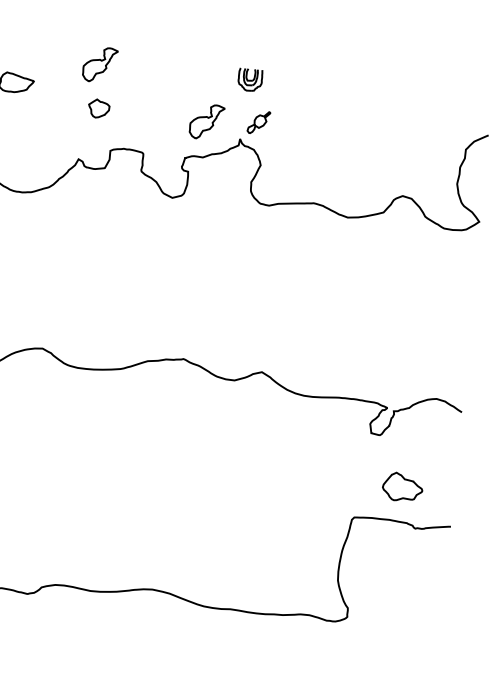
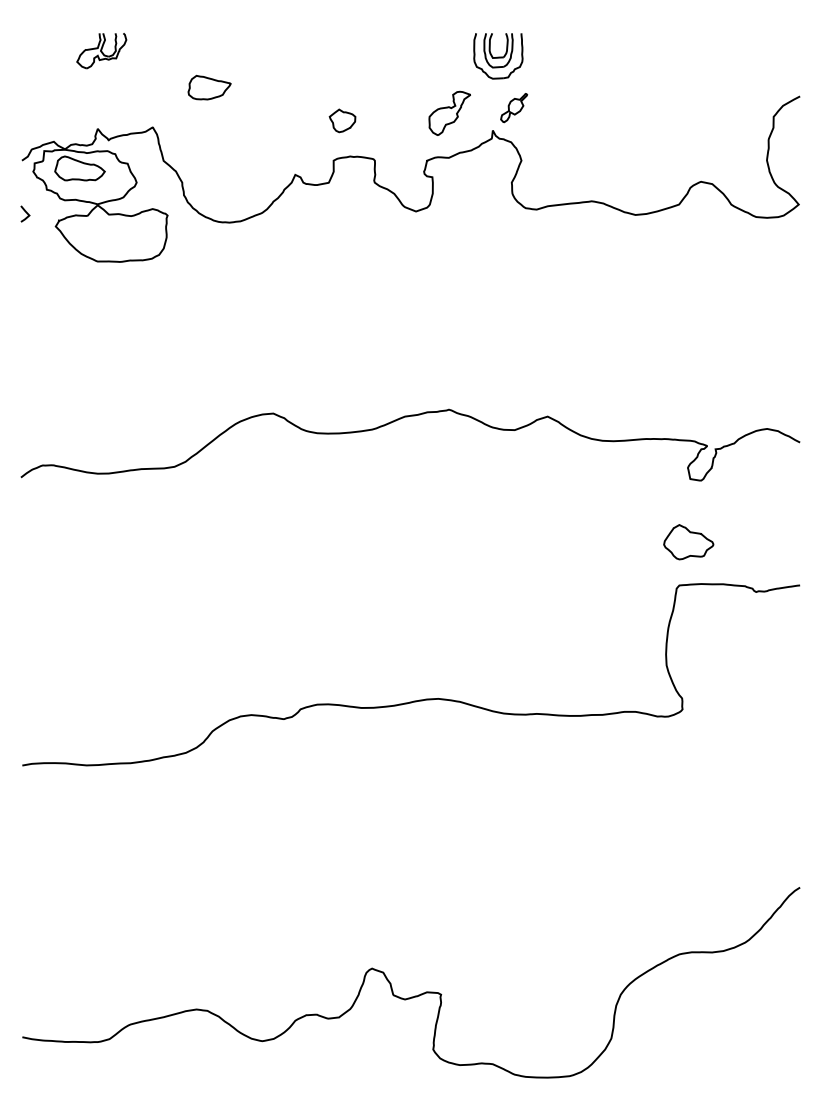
part: (100, 64) -> (310, 54), removed
part: (250, 80) -> (498, 56), size x1.67
part: (98, 108) -> (342, 120), moved
part: (402, 487) -> (688, 542), moved

